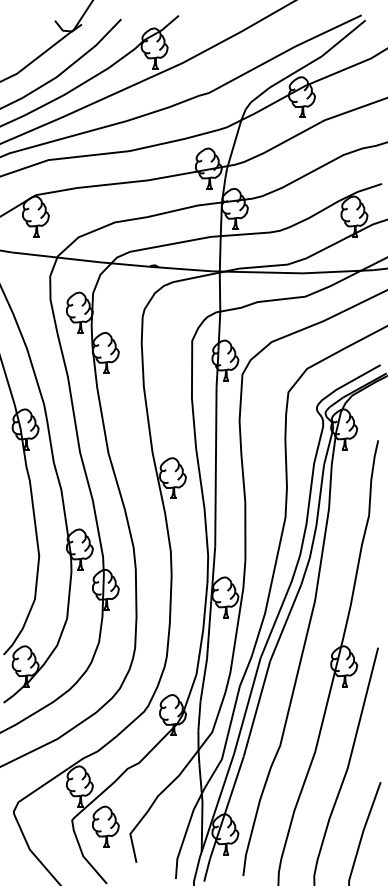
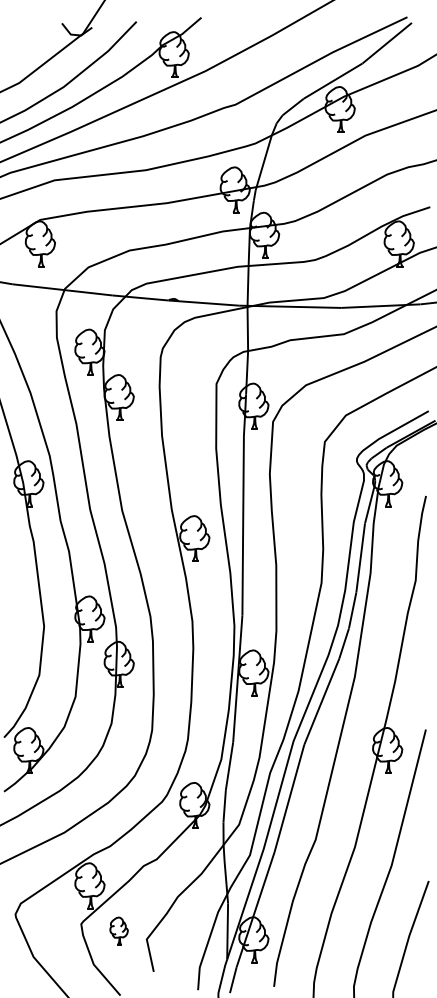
part: (105, 826) -> (118, 930), size x0.6

